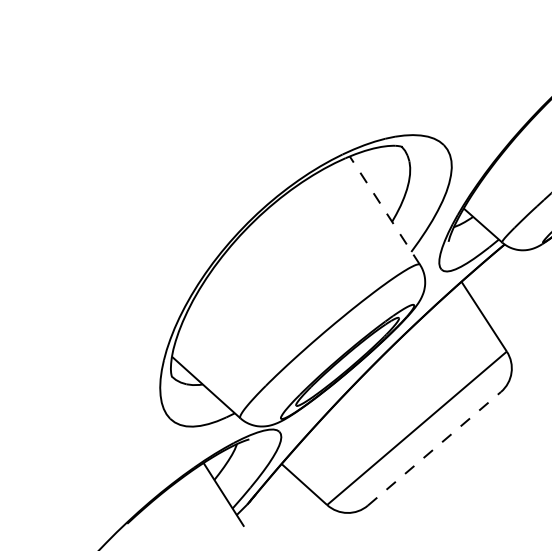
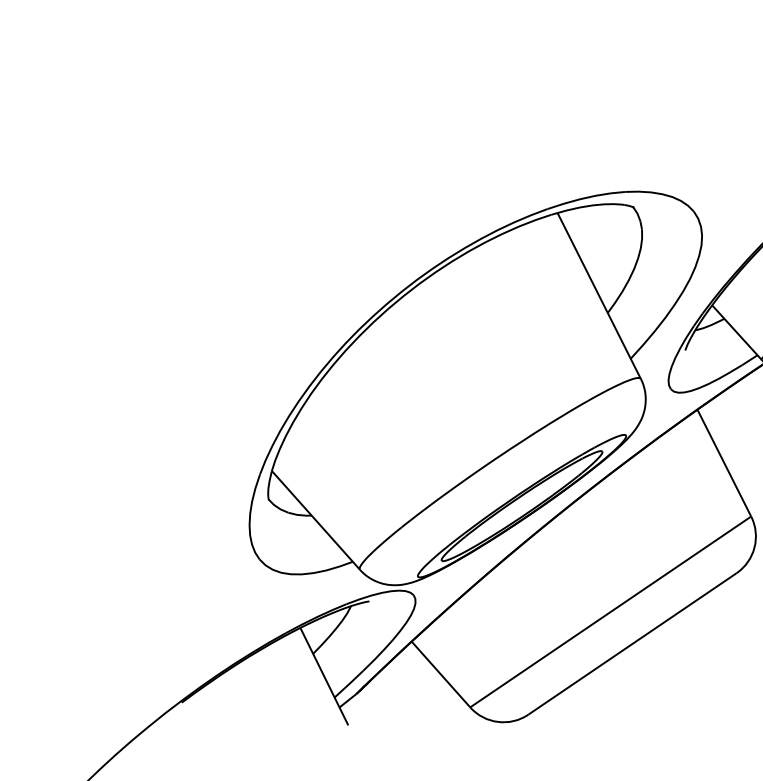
line: (384, 210) -> (598, 295), dashed -> solid
line: (434, 448) -> (632, 643), dashed -> solid

